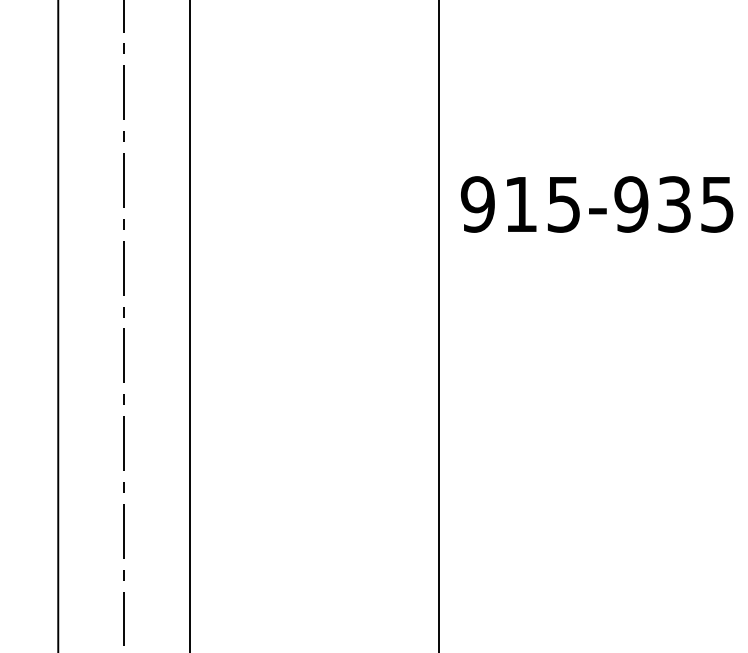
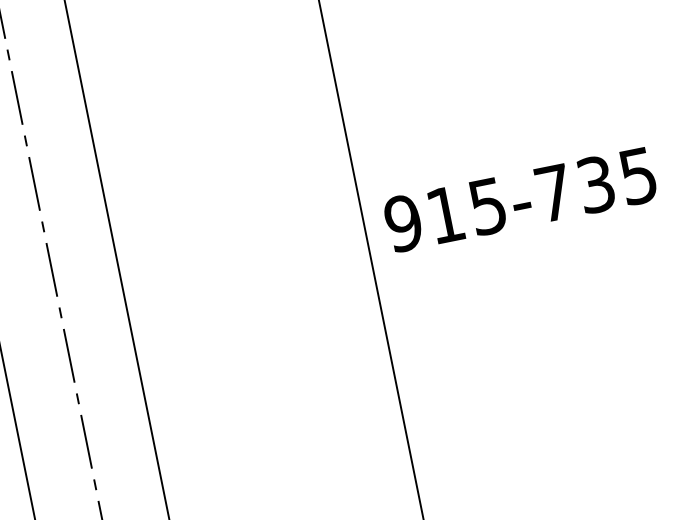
text: (631, 204) -> (554, 193), 915-935 -> 915-735

